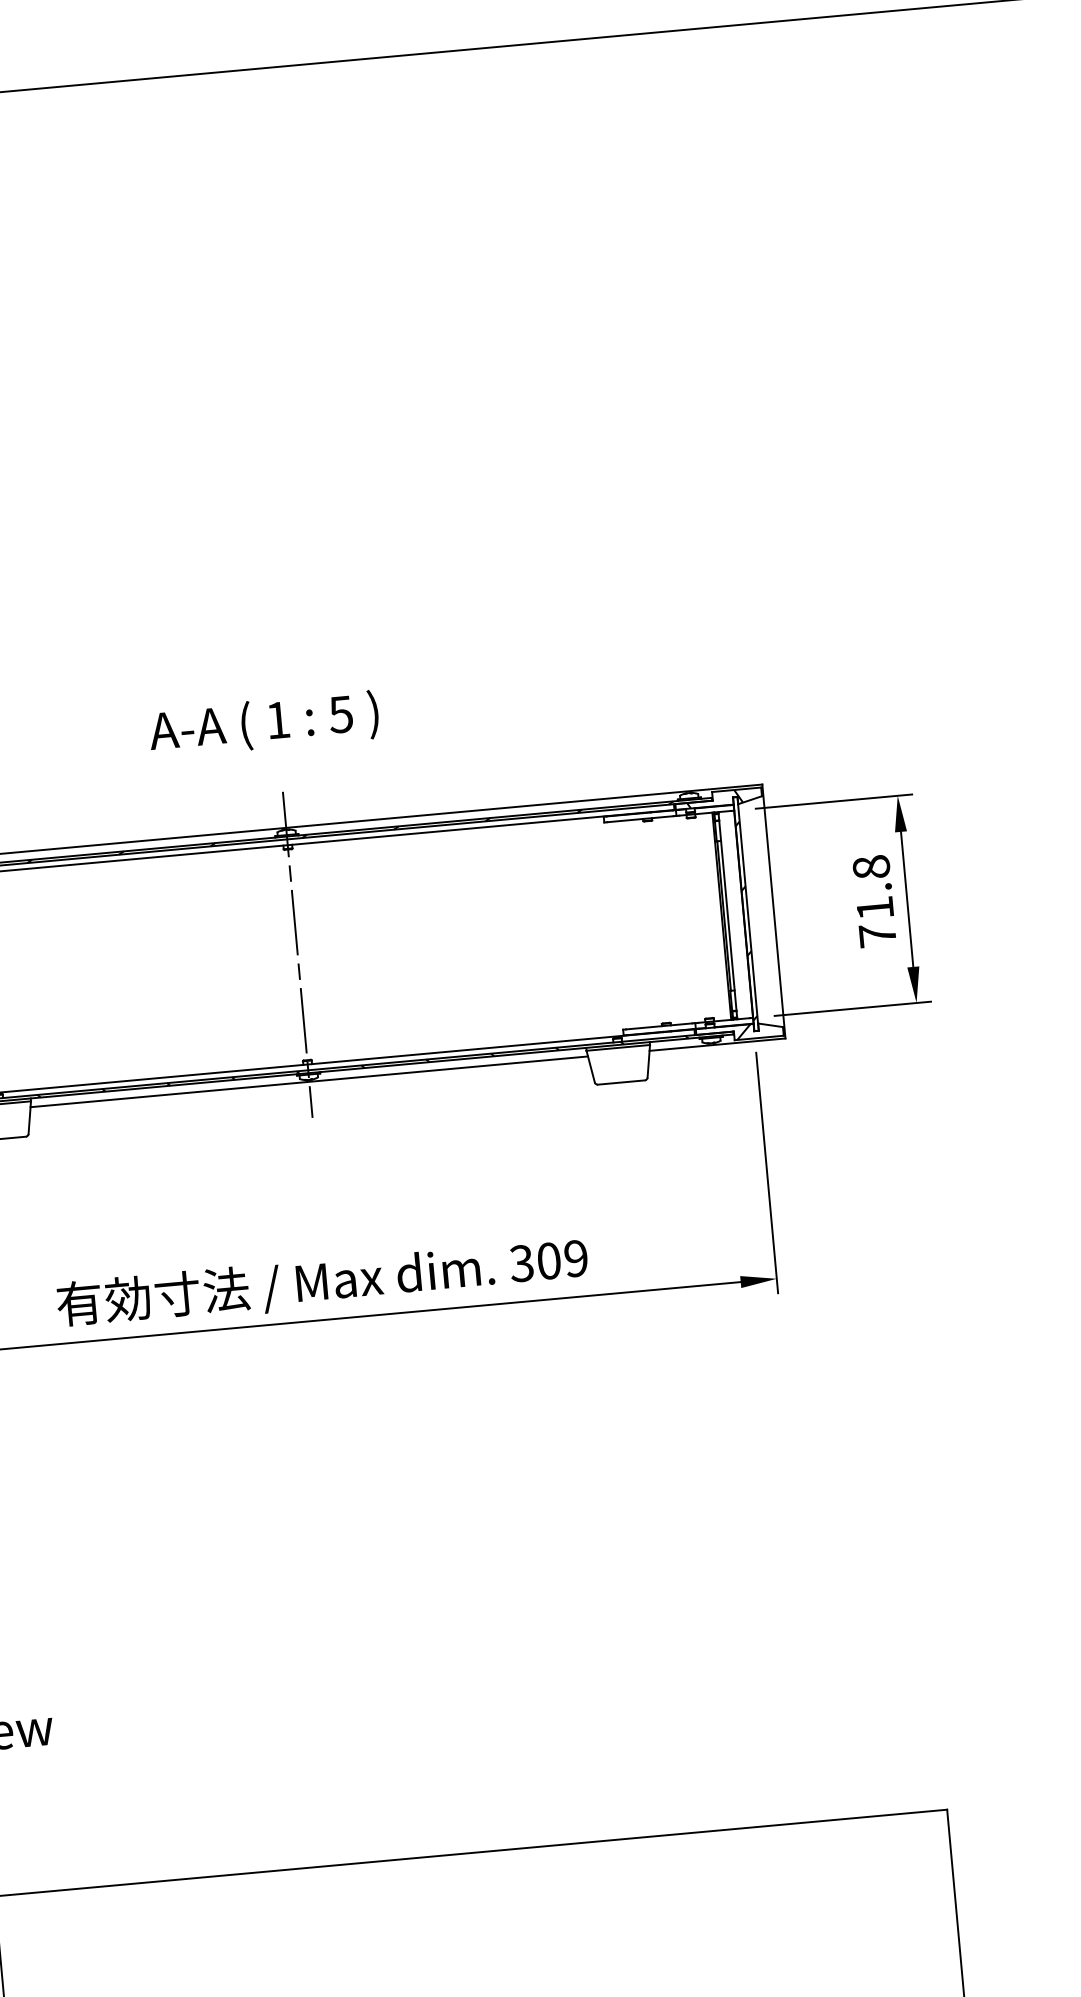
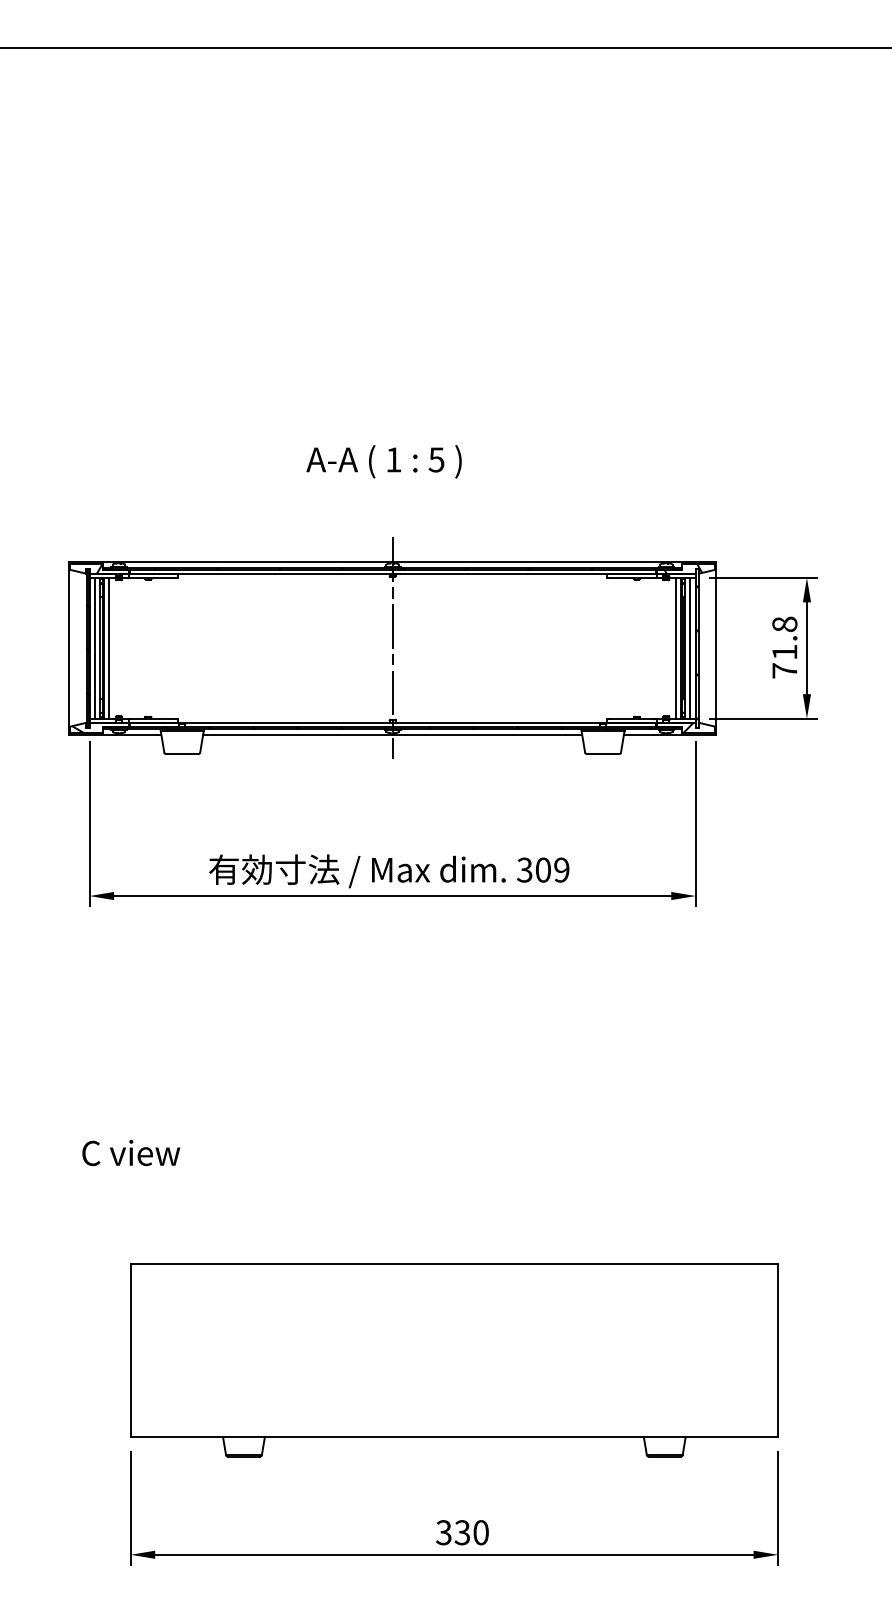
text: (263, 724) -> (383, 461), moved
line: (734, 914) -> (689, 647), added
line: (715, 915) -> (676, 647), added

